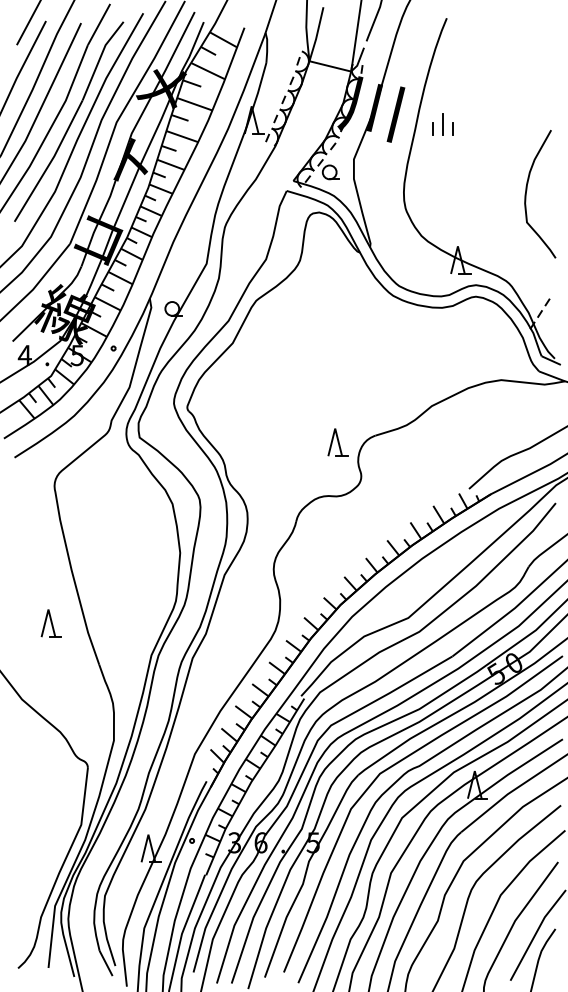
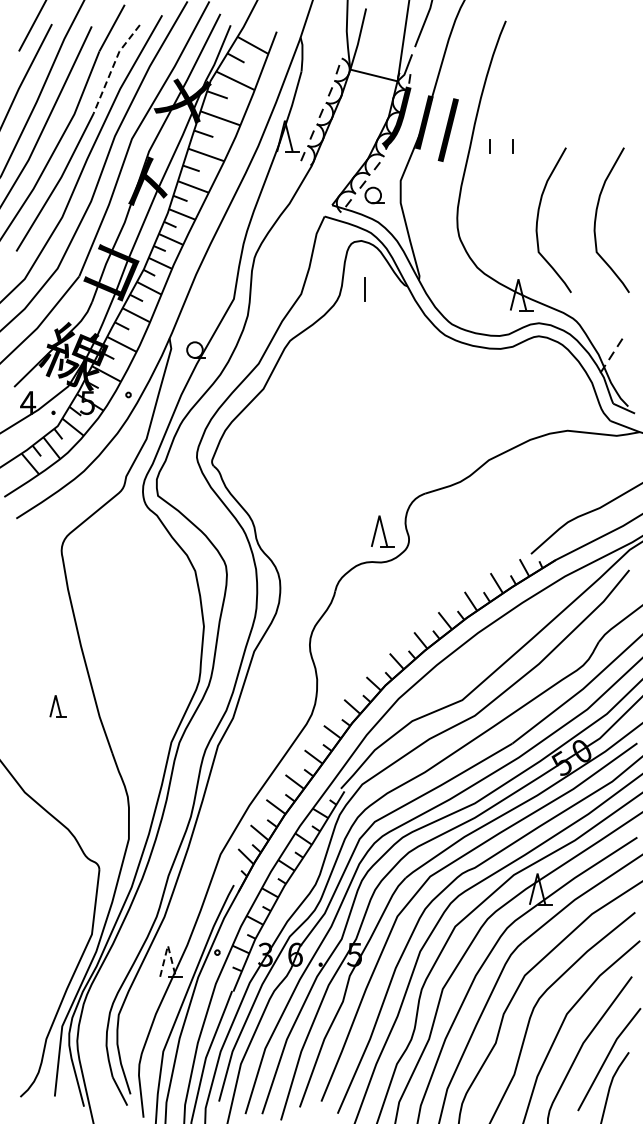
line: (99, 59) -> (112, 67), solid -> dashed
line: (442, 124) -> (364, 289), moved
curve: (475, 193) -> (538, 219), added
part: (337, 442) -> (382, 531), moved
part: (50, 623) -> (57, 706), size x0.7
line: (148, 834) -> (167, 945), solid -> dashed

